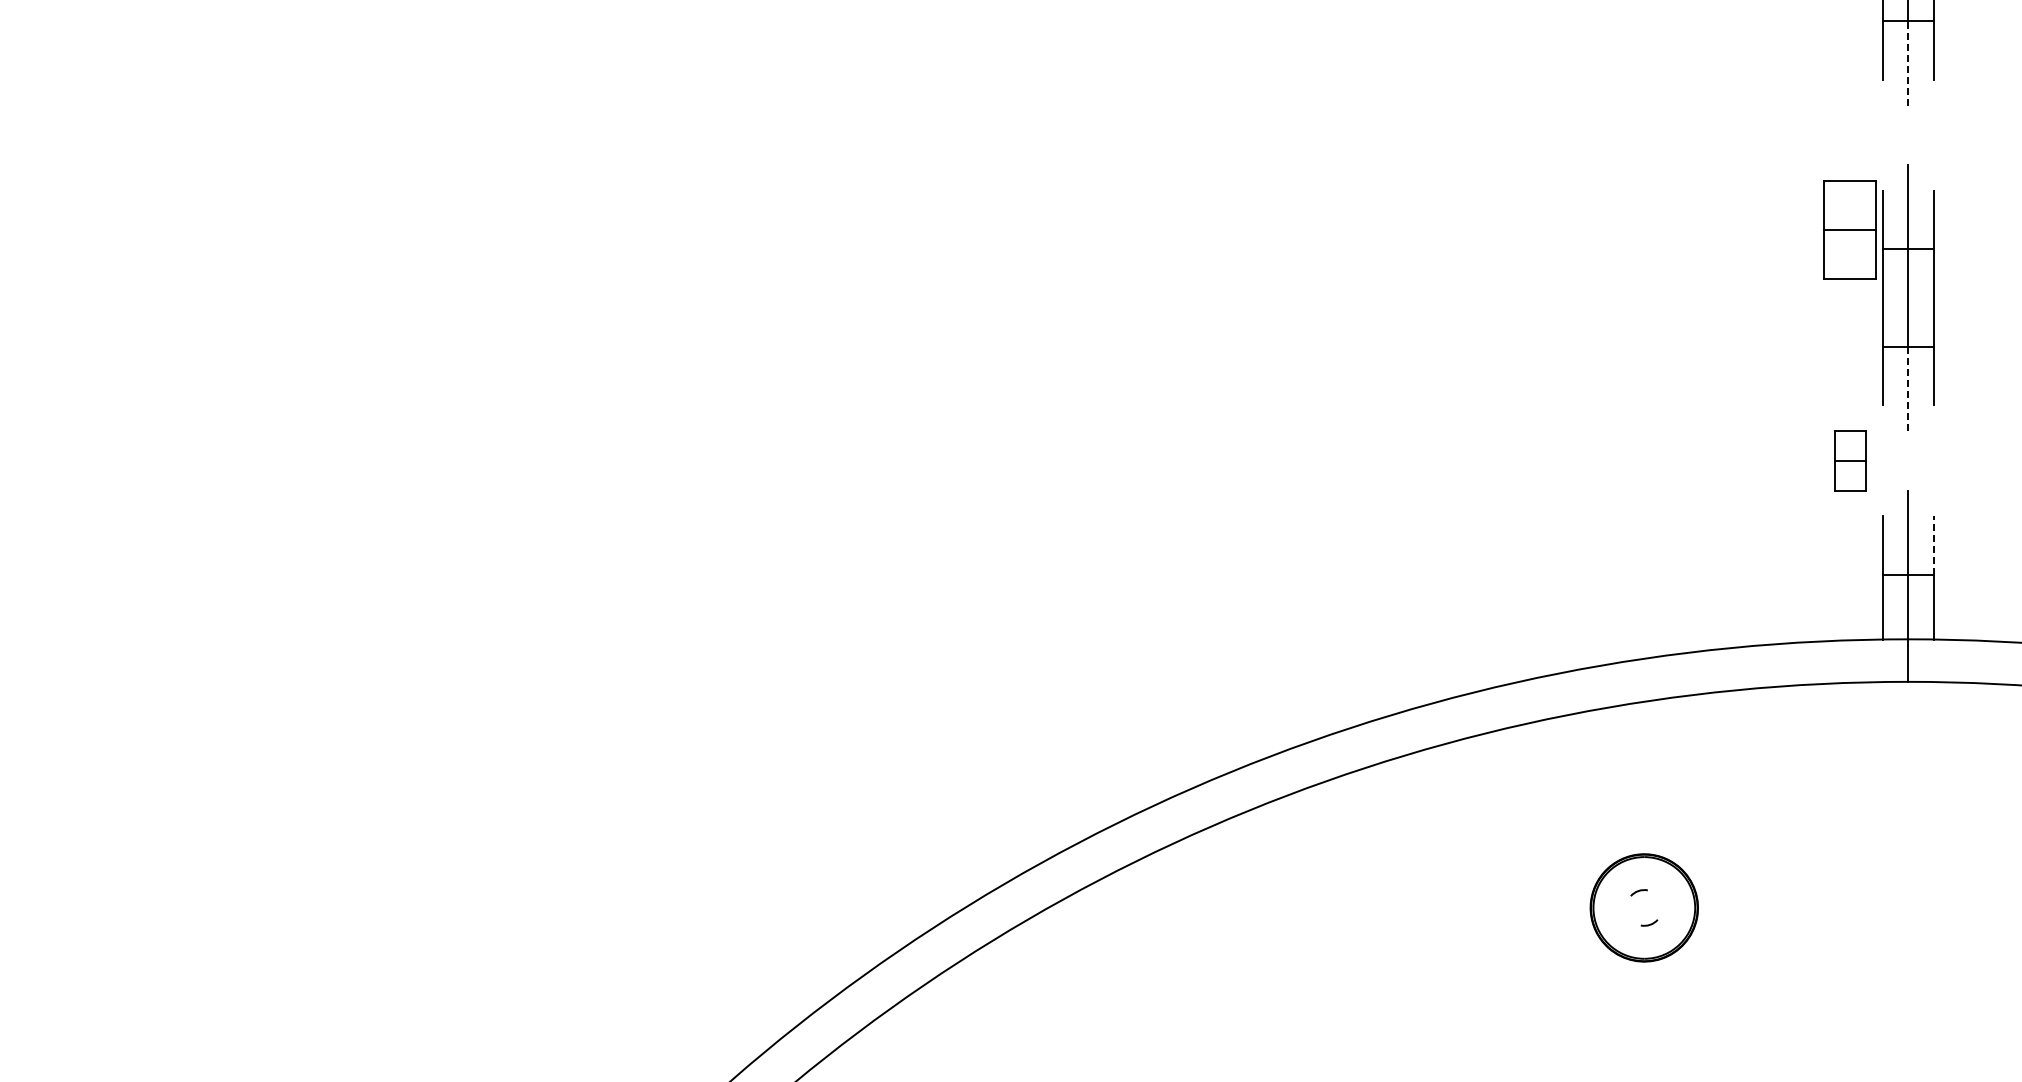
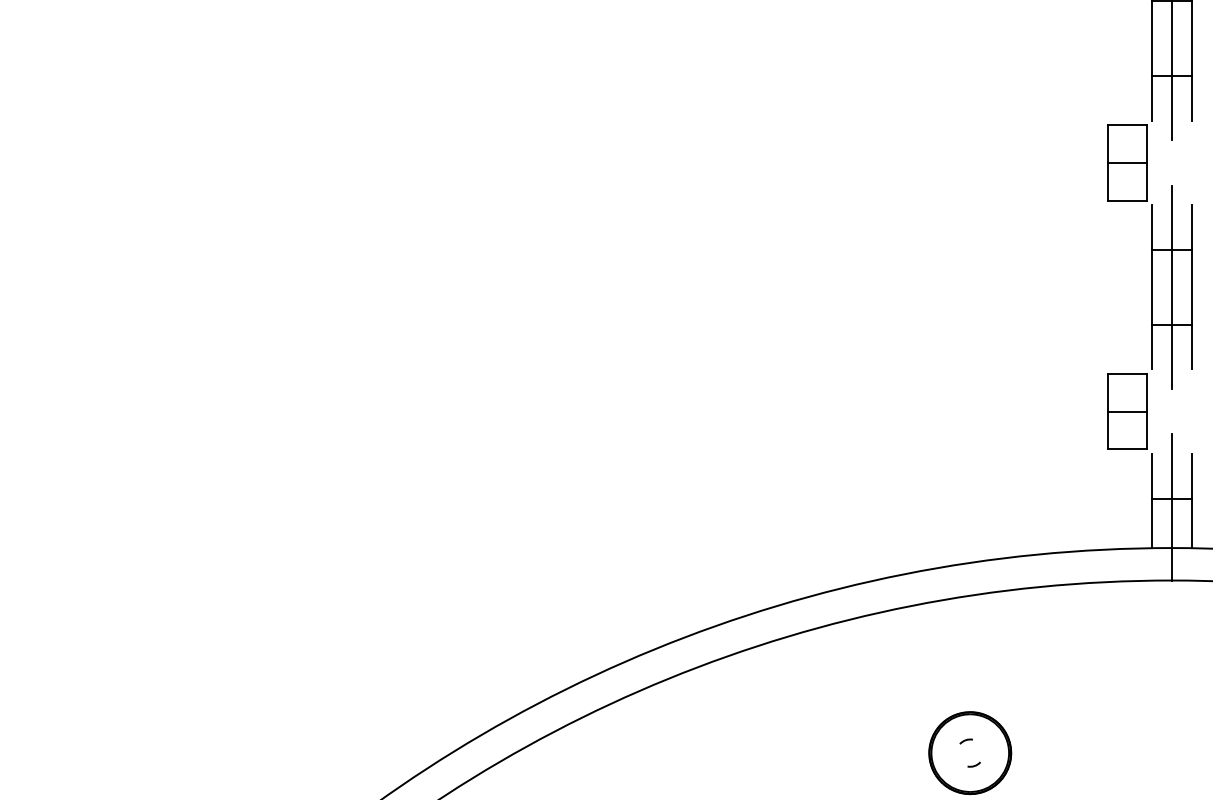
line: (1908, 62) -> (1171, 107), dashed -> solid
part: (1849, 229) -> (1126, 162), moved
line: (1908, 388) -> (1171, 356), dashed -> solid
part: (1849, 460) -> (1126, 411), size x1.67
line: (1934, 545) -> (1191, 476), dashed -> solid

